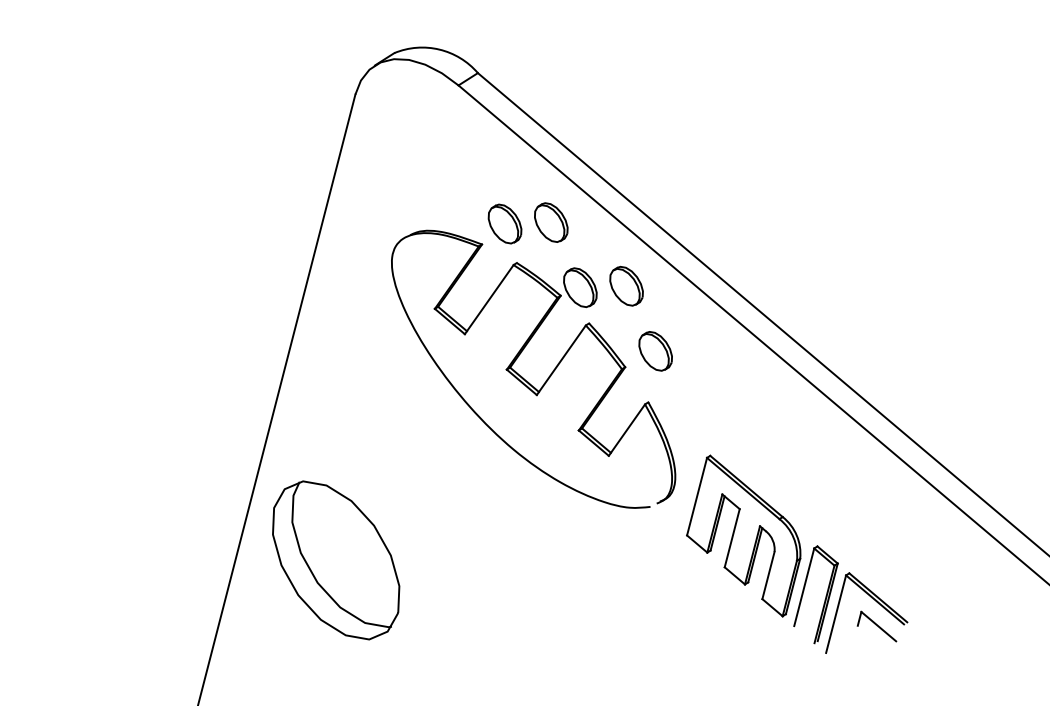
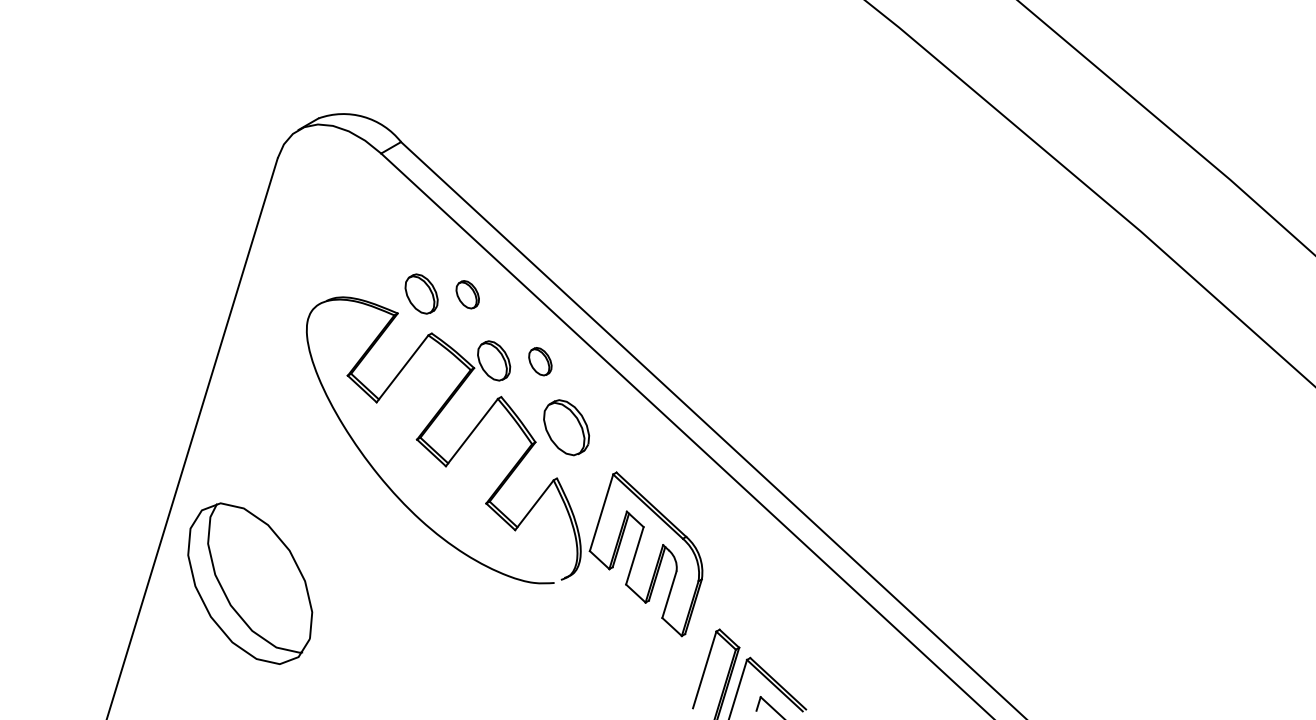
part: (550, 222) -> (467, 294), size x0.7
part: (626, 286) -> (540, 361), size x0.7
part: (655, 351) -> (566, 427), size x1.4
part: (742, 536) -> (645, 554), moved
part: (336, 560) -> (250, 583), moved

